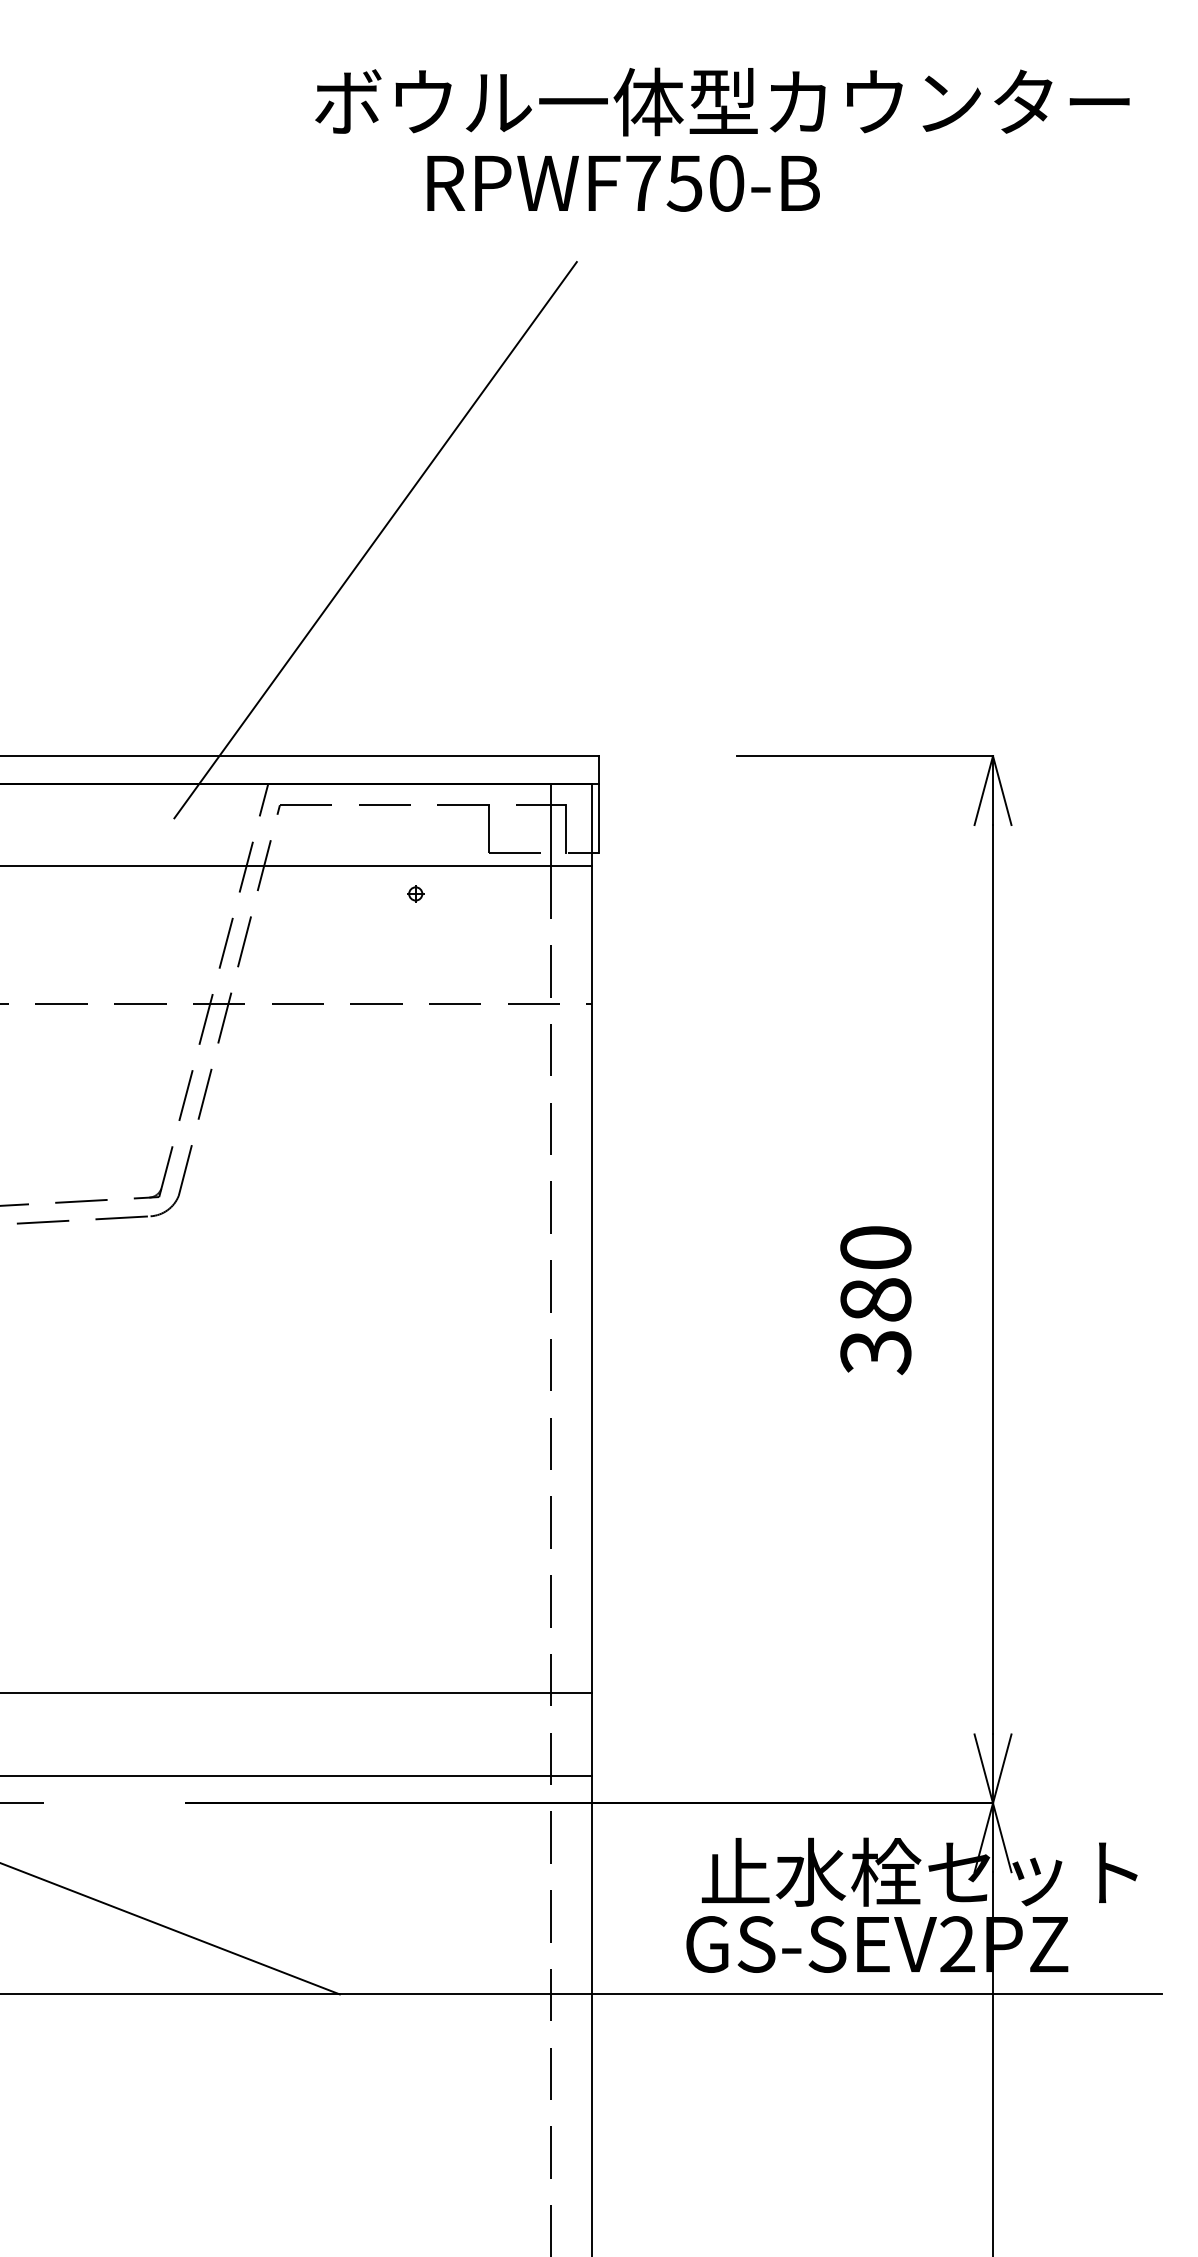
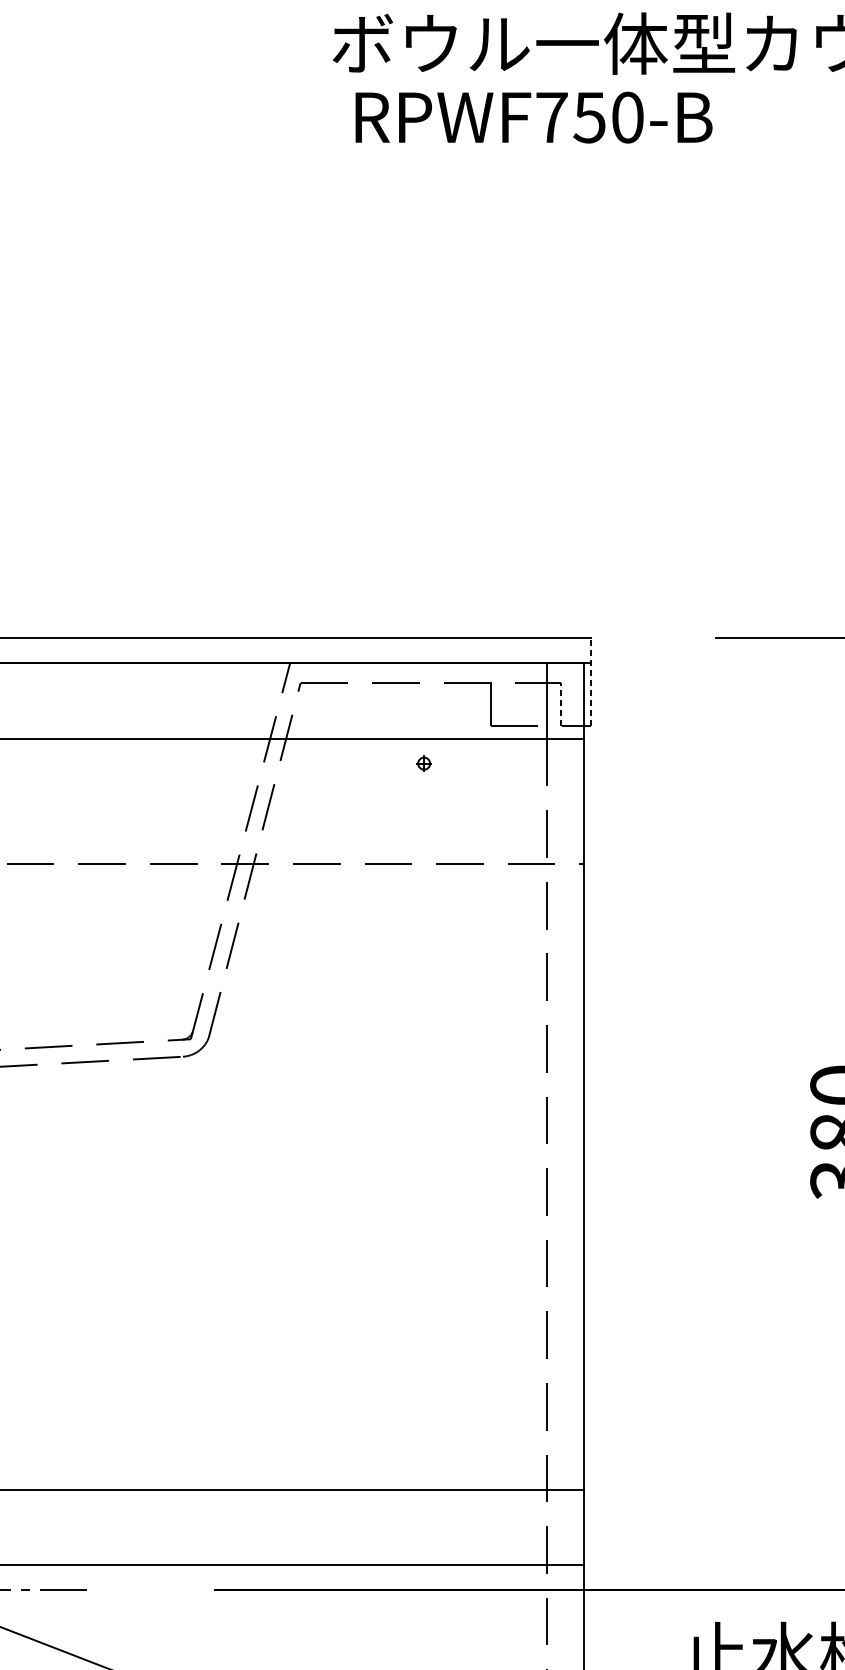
text: (623, 183) -> (533, 117), moved
line: (375, 540) -> (387, 442), removed
line: (599, 803) -> (591, 681), solid -> dashed
line: (565, 828) -> (560, 704), solid -> dashed

